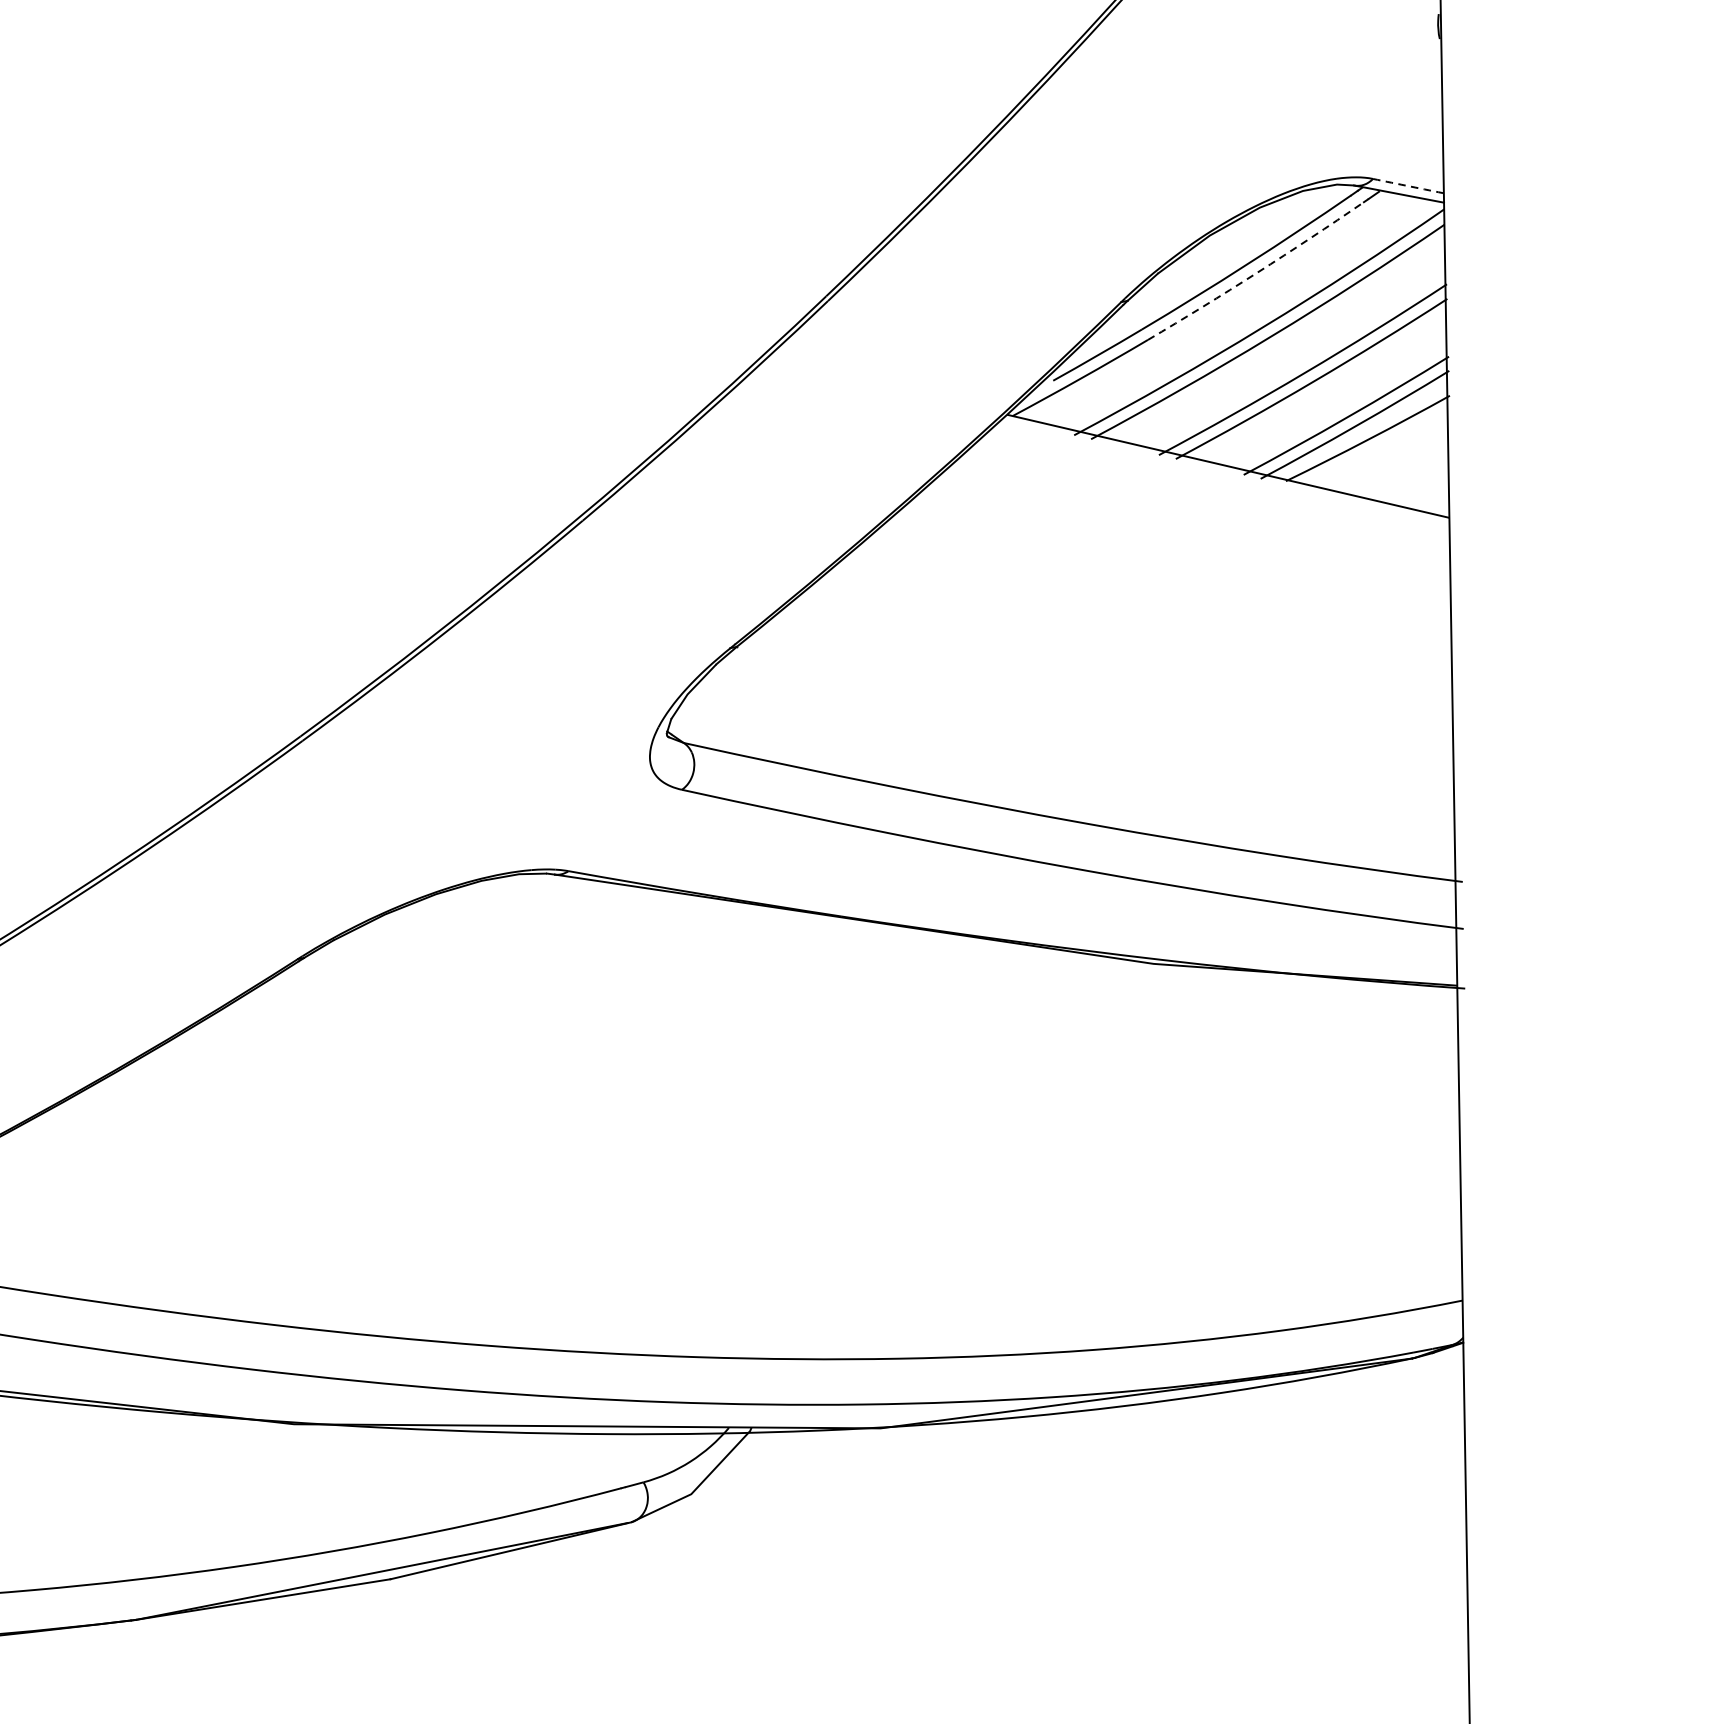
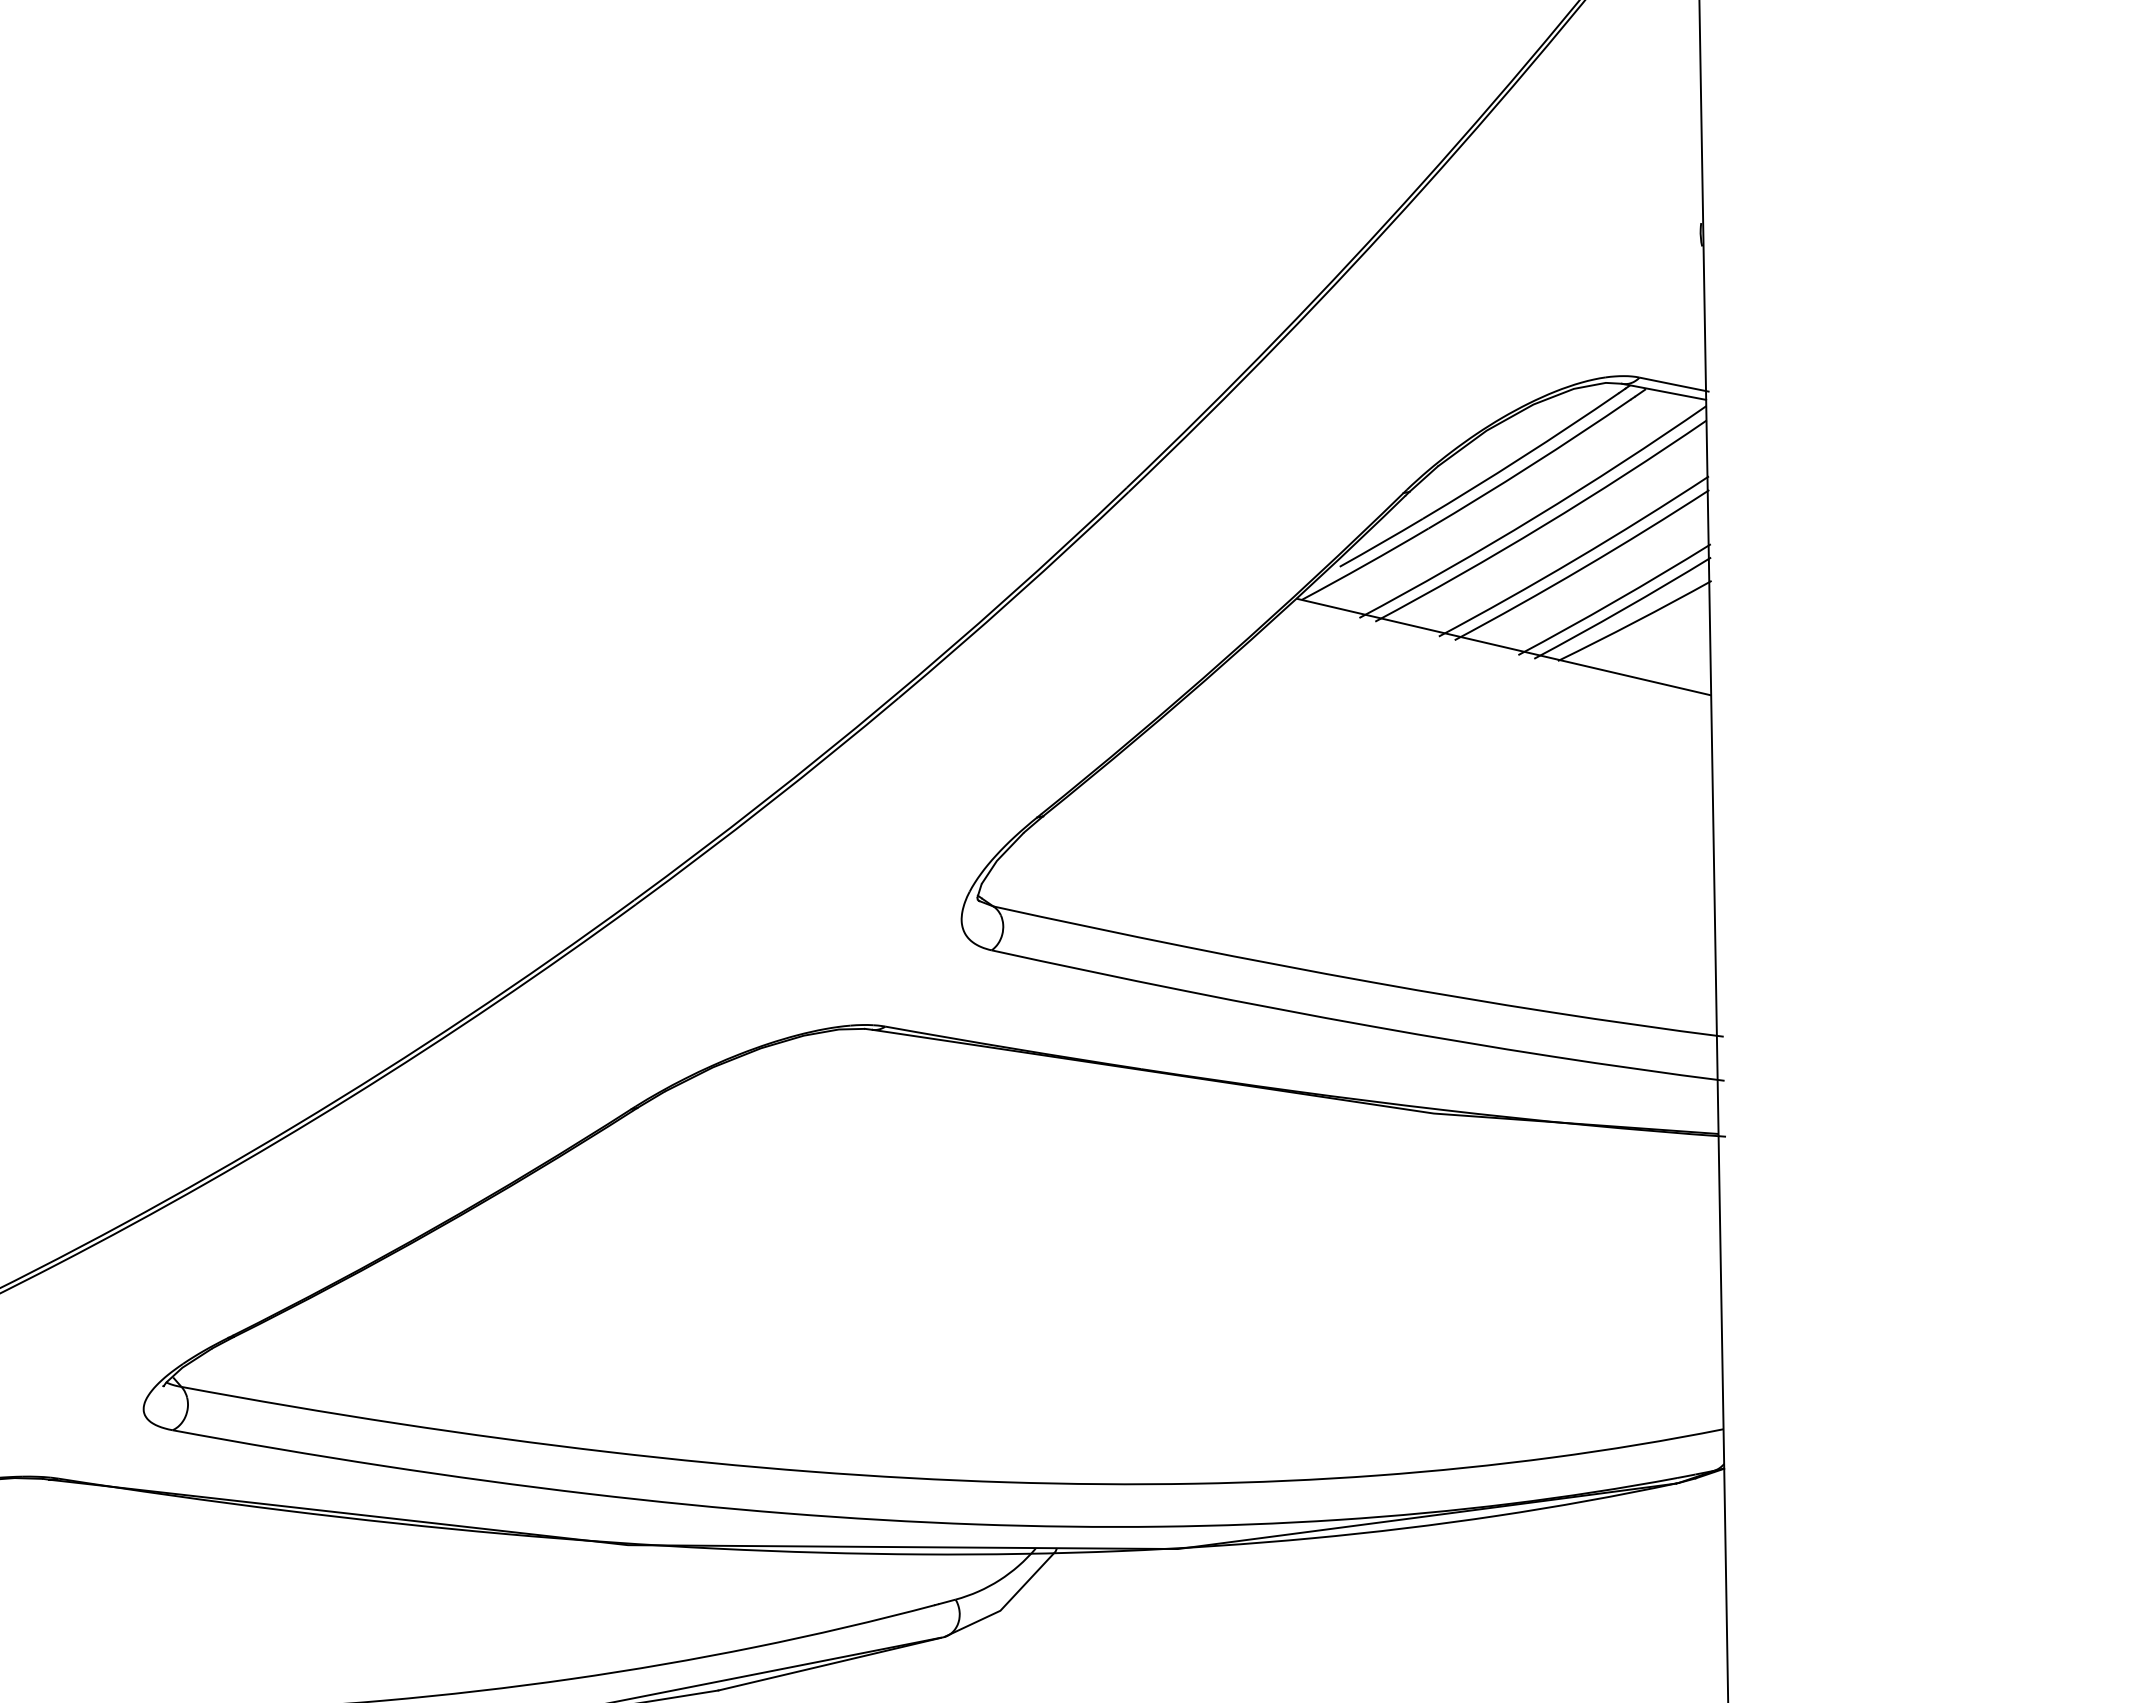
arc: (1410, 186) -> (1674, 384), dashed -> solid
arc: (1256, 272) -> (1530, 465), dashed -> solid

